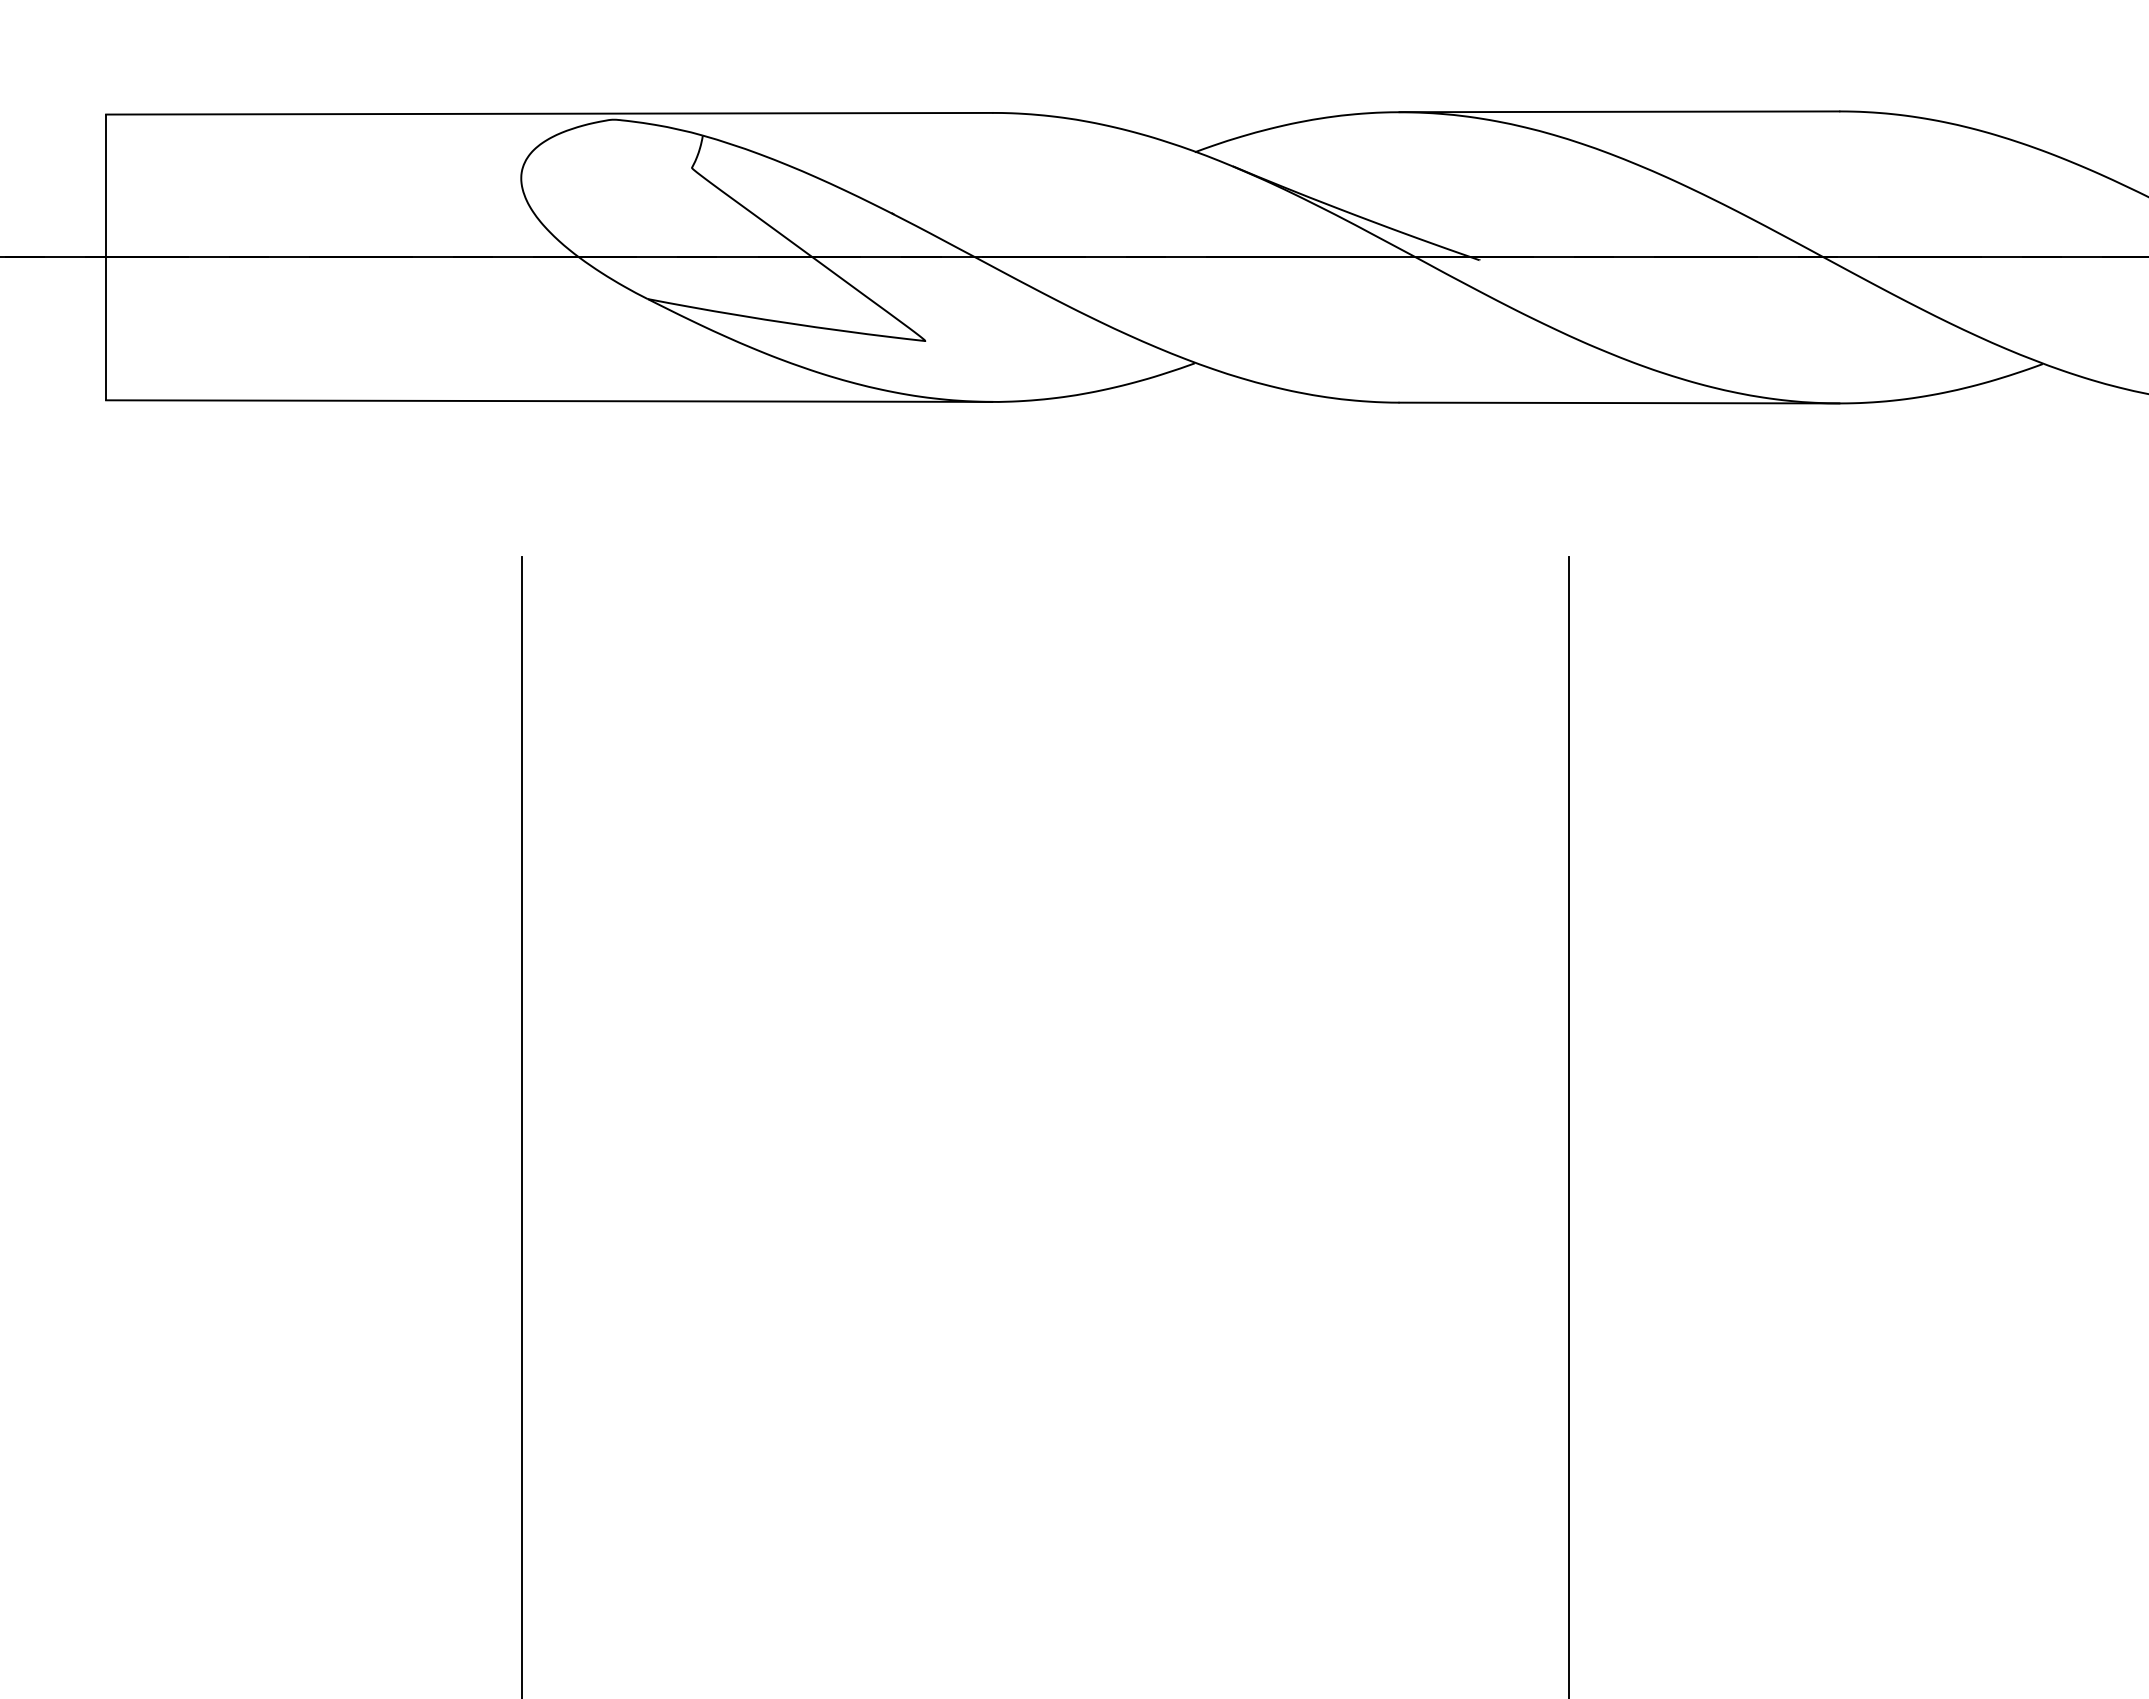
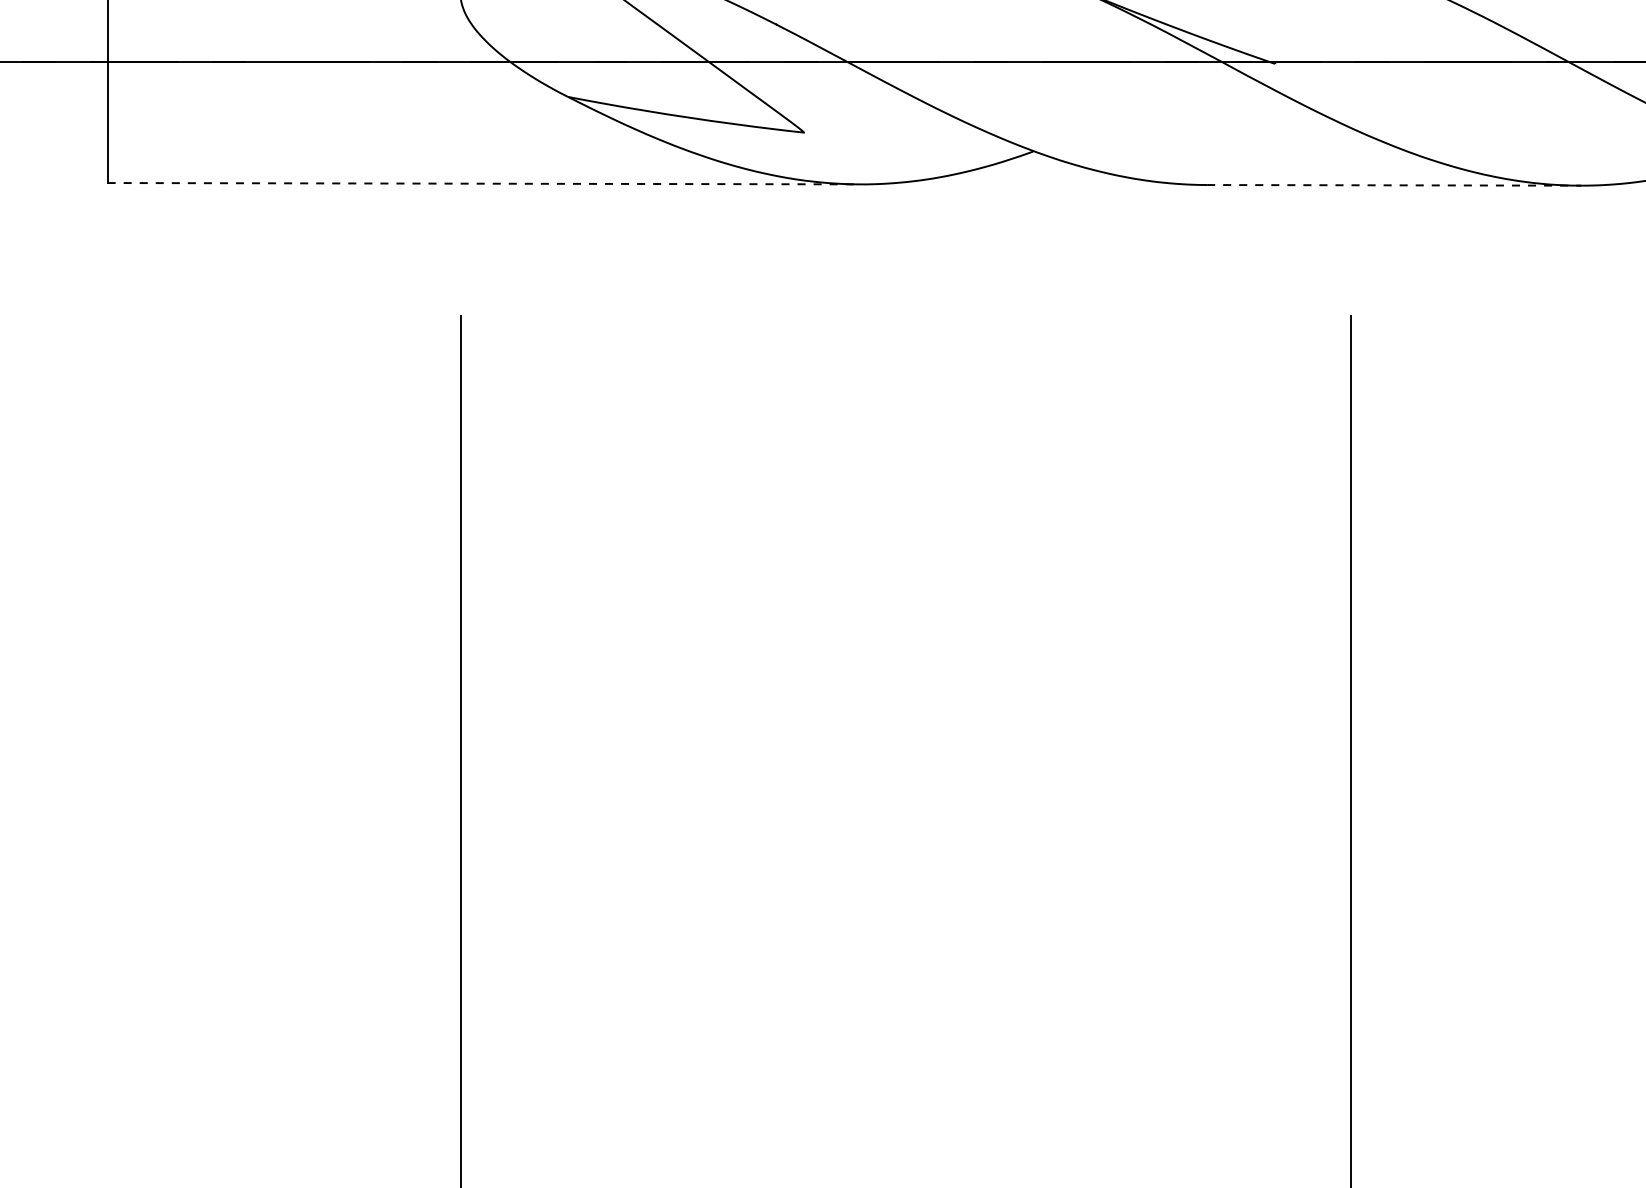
line: (549, 401) -> (484, 184), solid -> dashed
line: (1619, 403) -> (1394, 185), solid -> dashed

